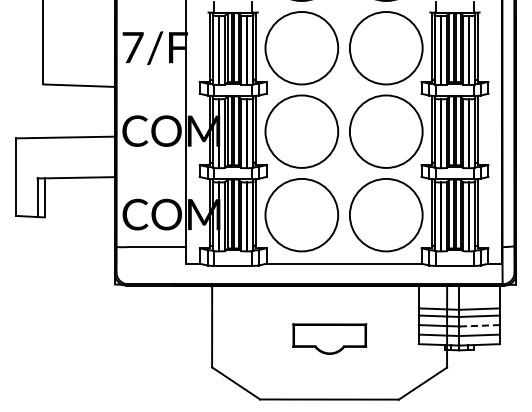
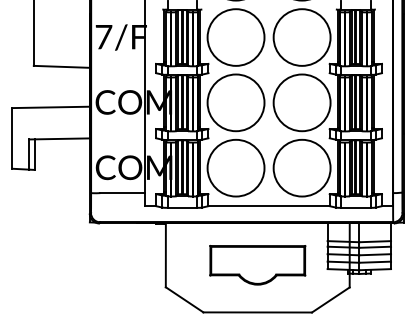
line: (479, 325) -> (375, 254), dashed -> solid
part: (329, 338) -> (257, 264), size x1.67

